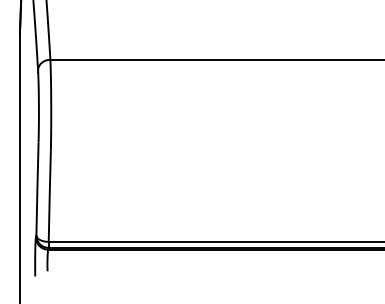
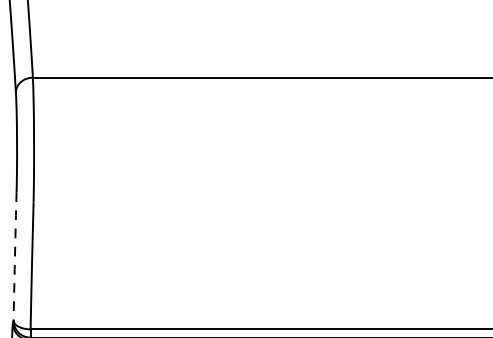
line: (37, 189) -> (15, 256), solid -> dashed

